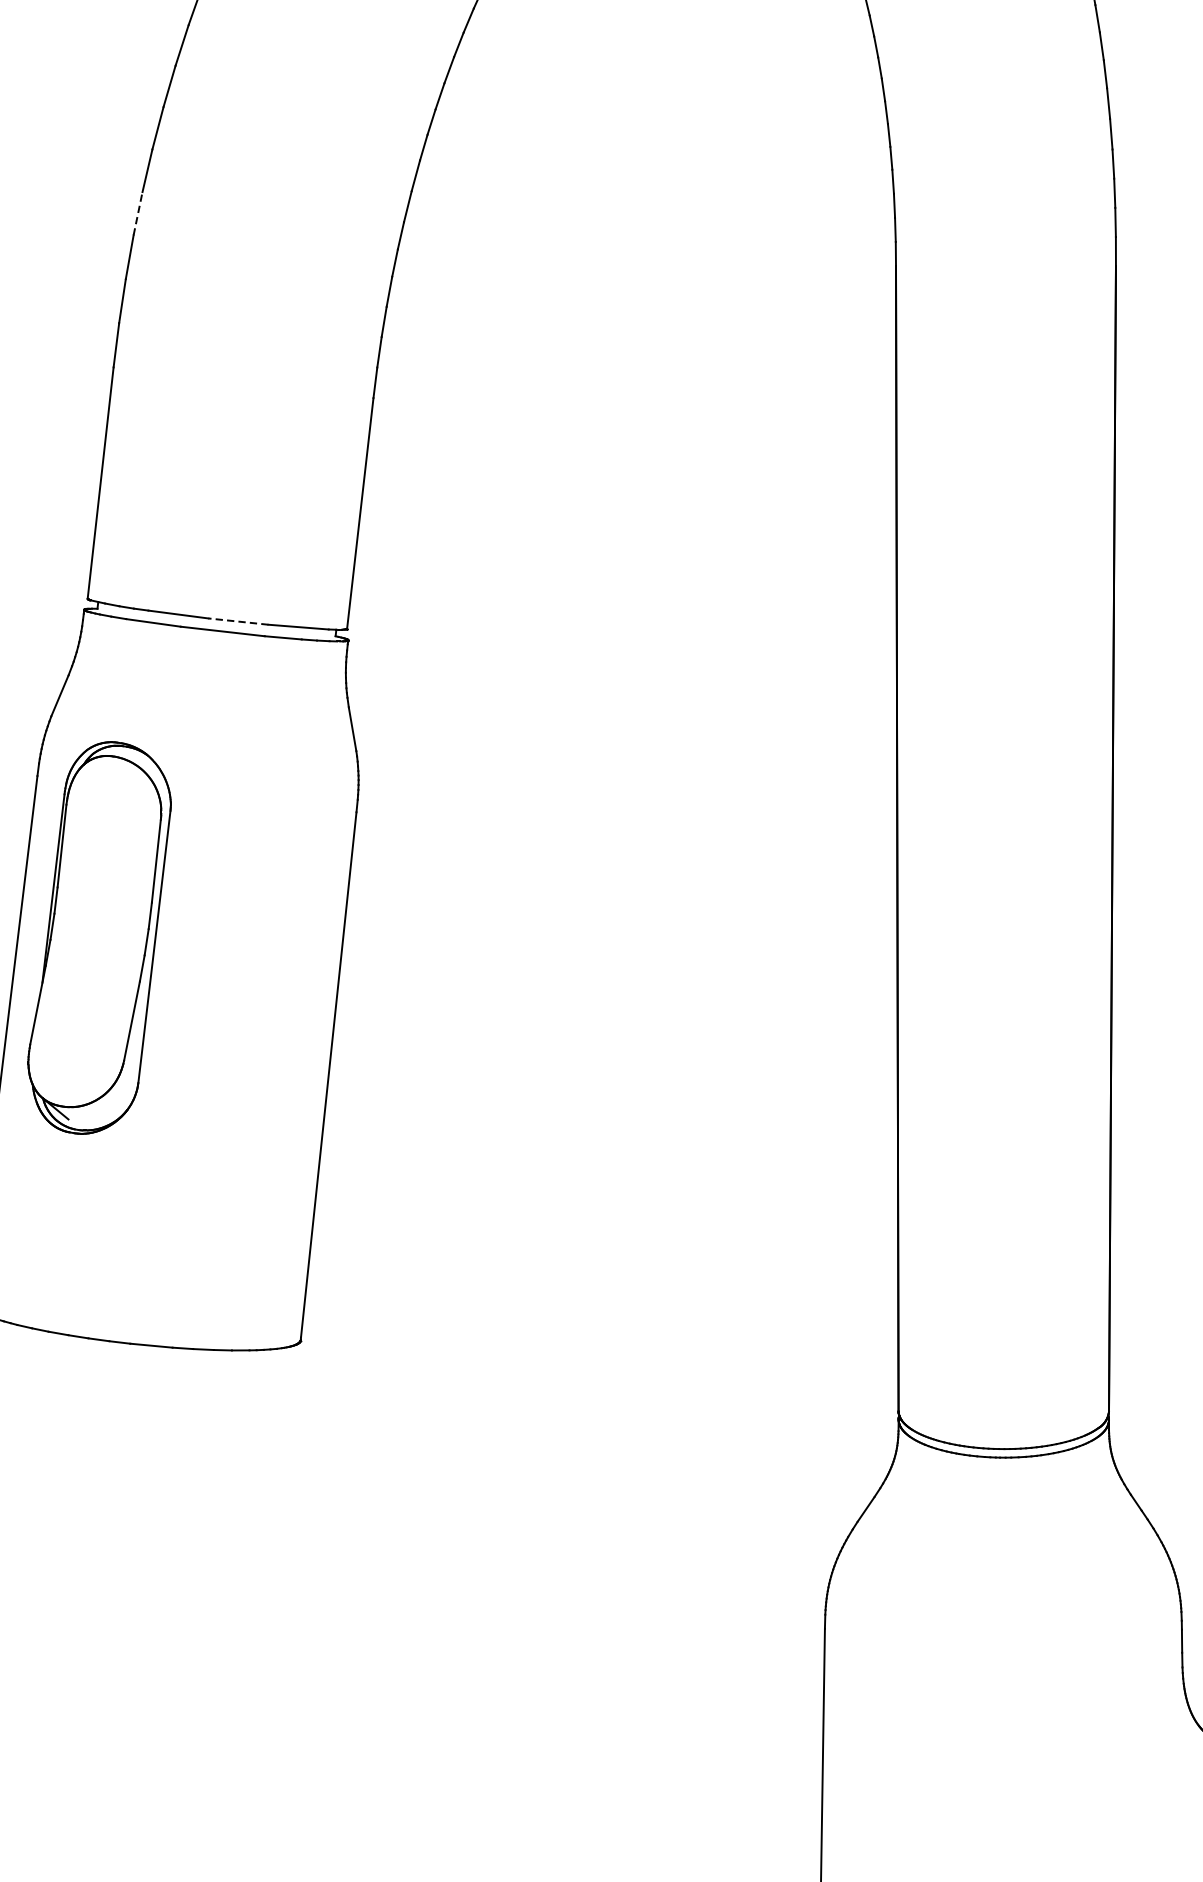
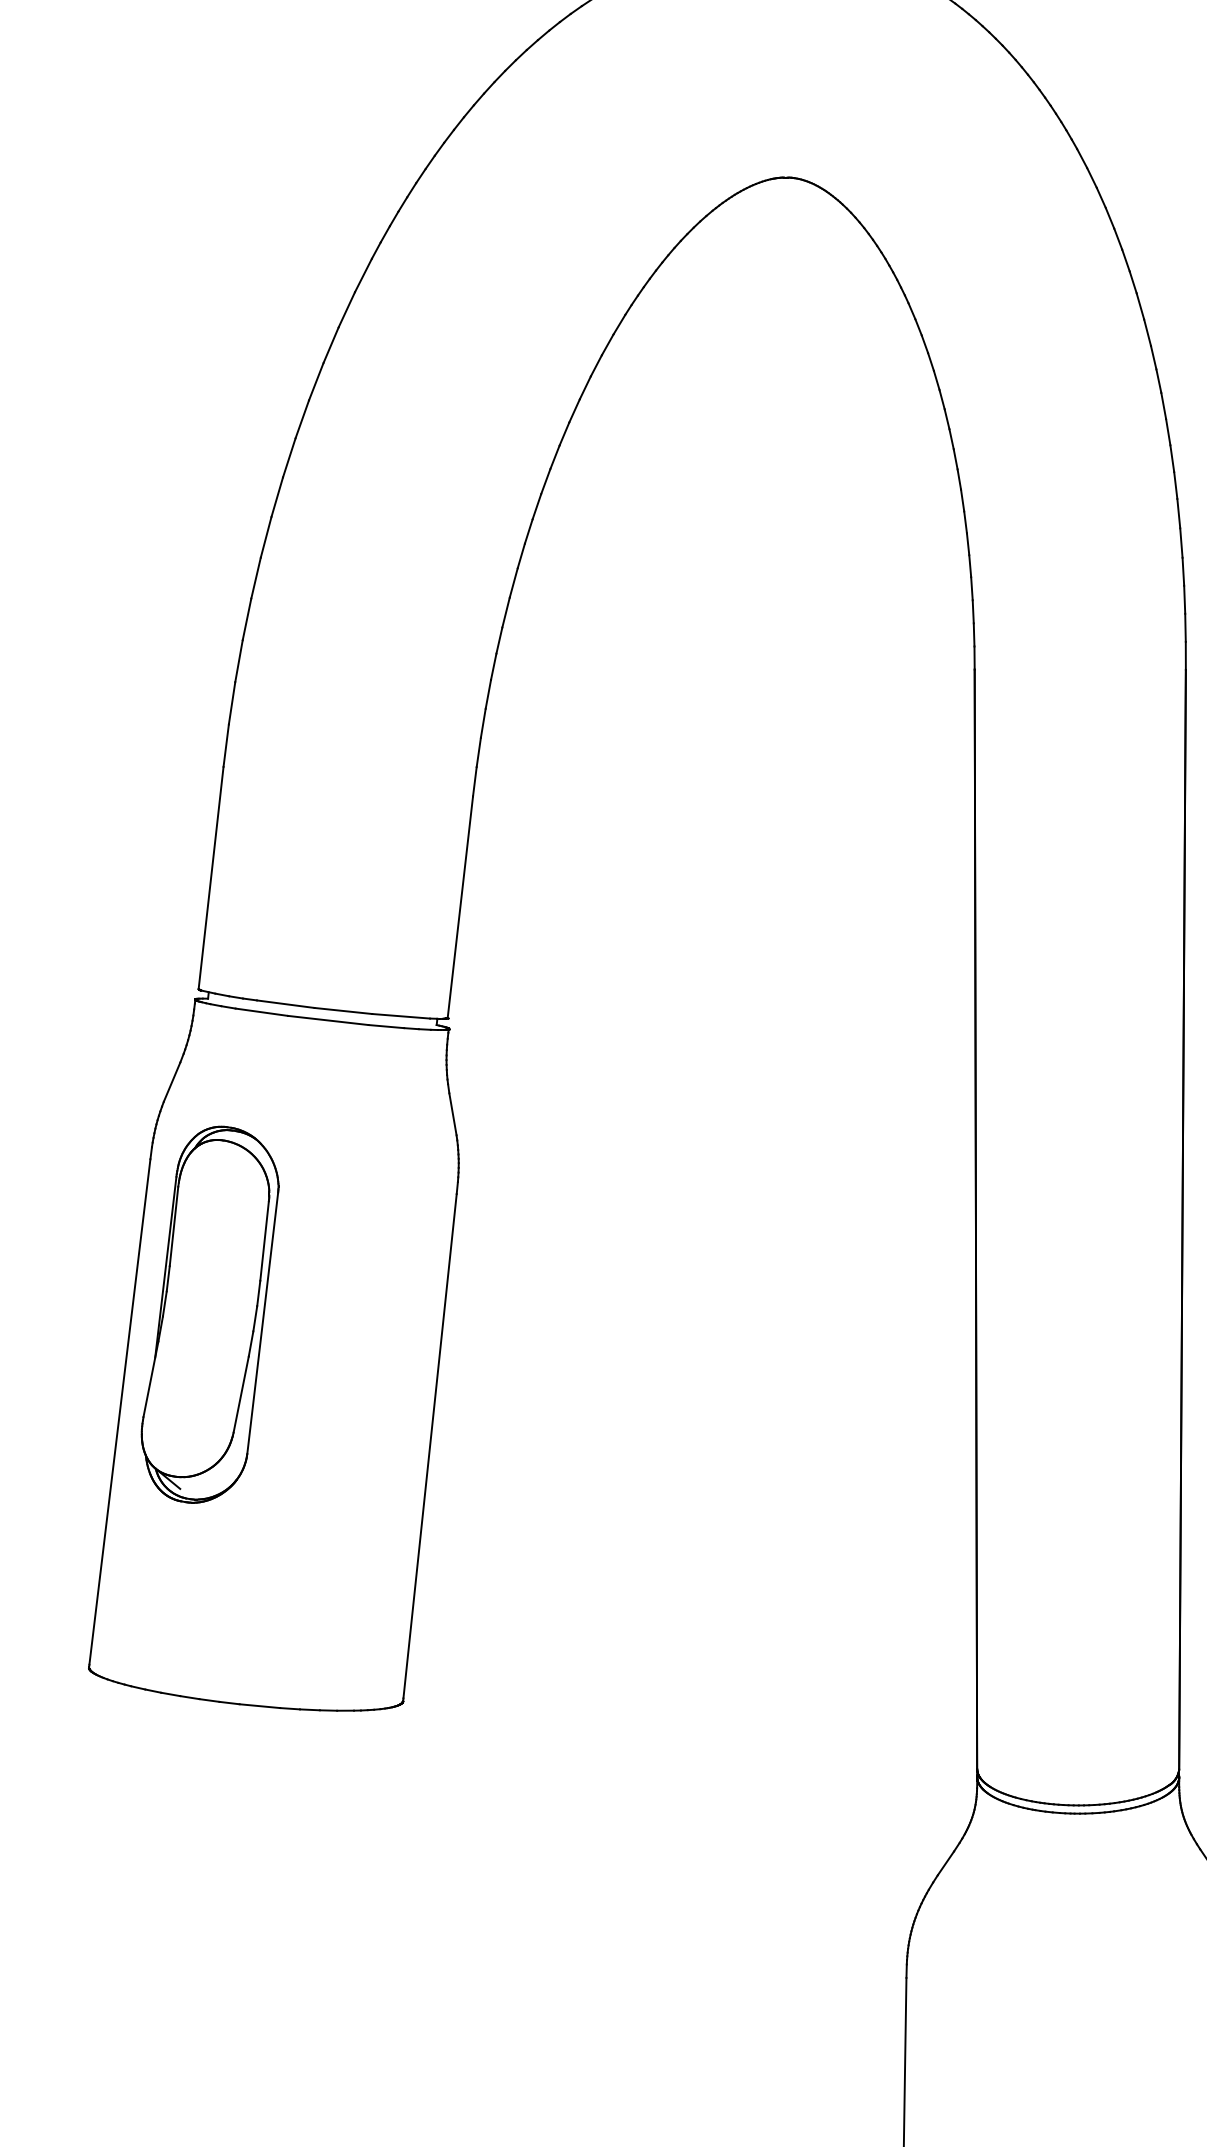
line: (138, 212) -> (247, 618), dashed -> solid
line: (237, 621) -> (342, 1010), dashed -> solid

